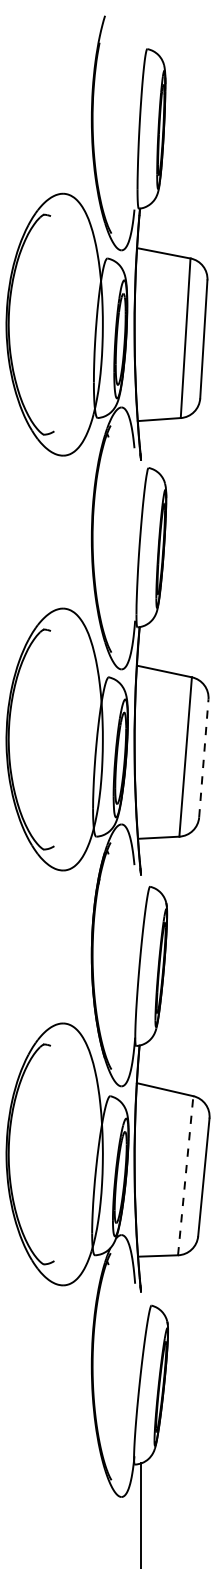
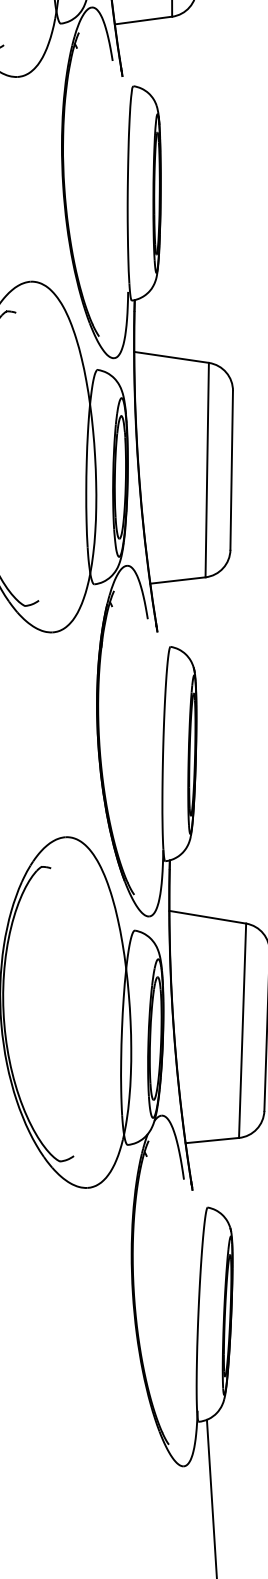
line: (203, 757) -> (231, 469), dashed -> solid
line: (185, 1175) -> (242, 1030), dashed -> solid

